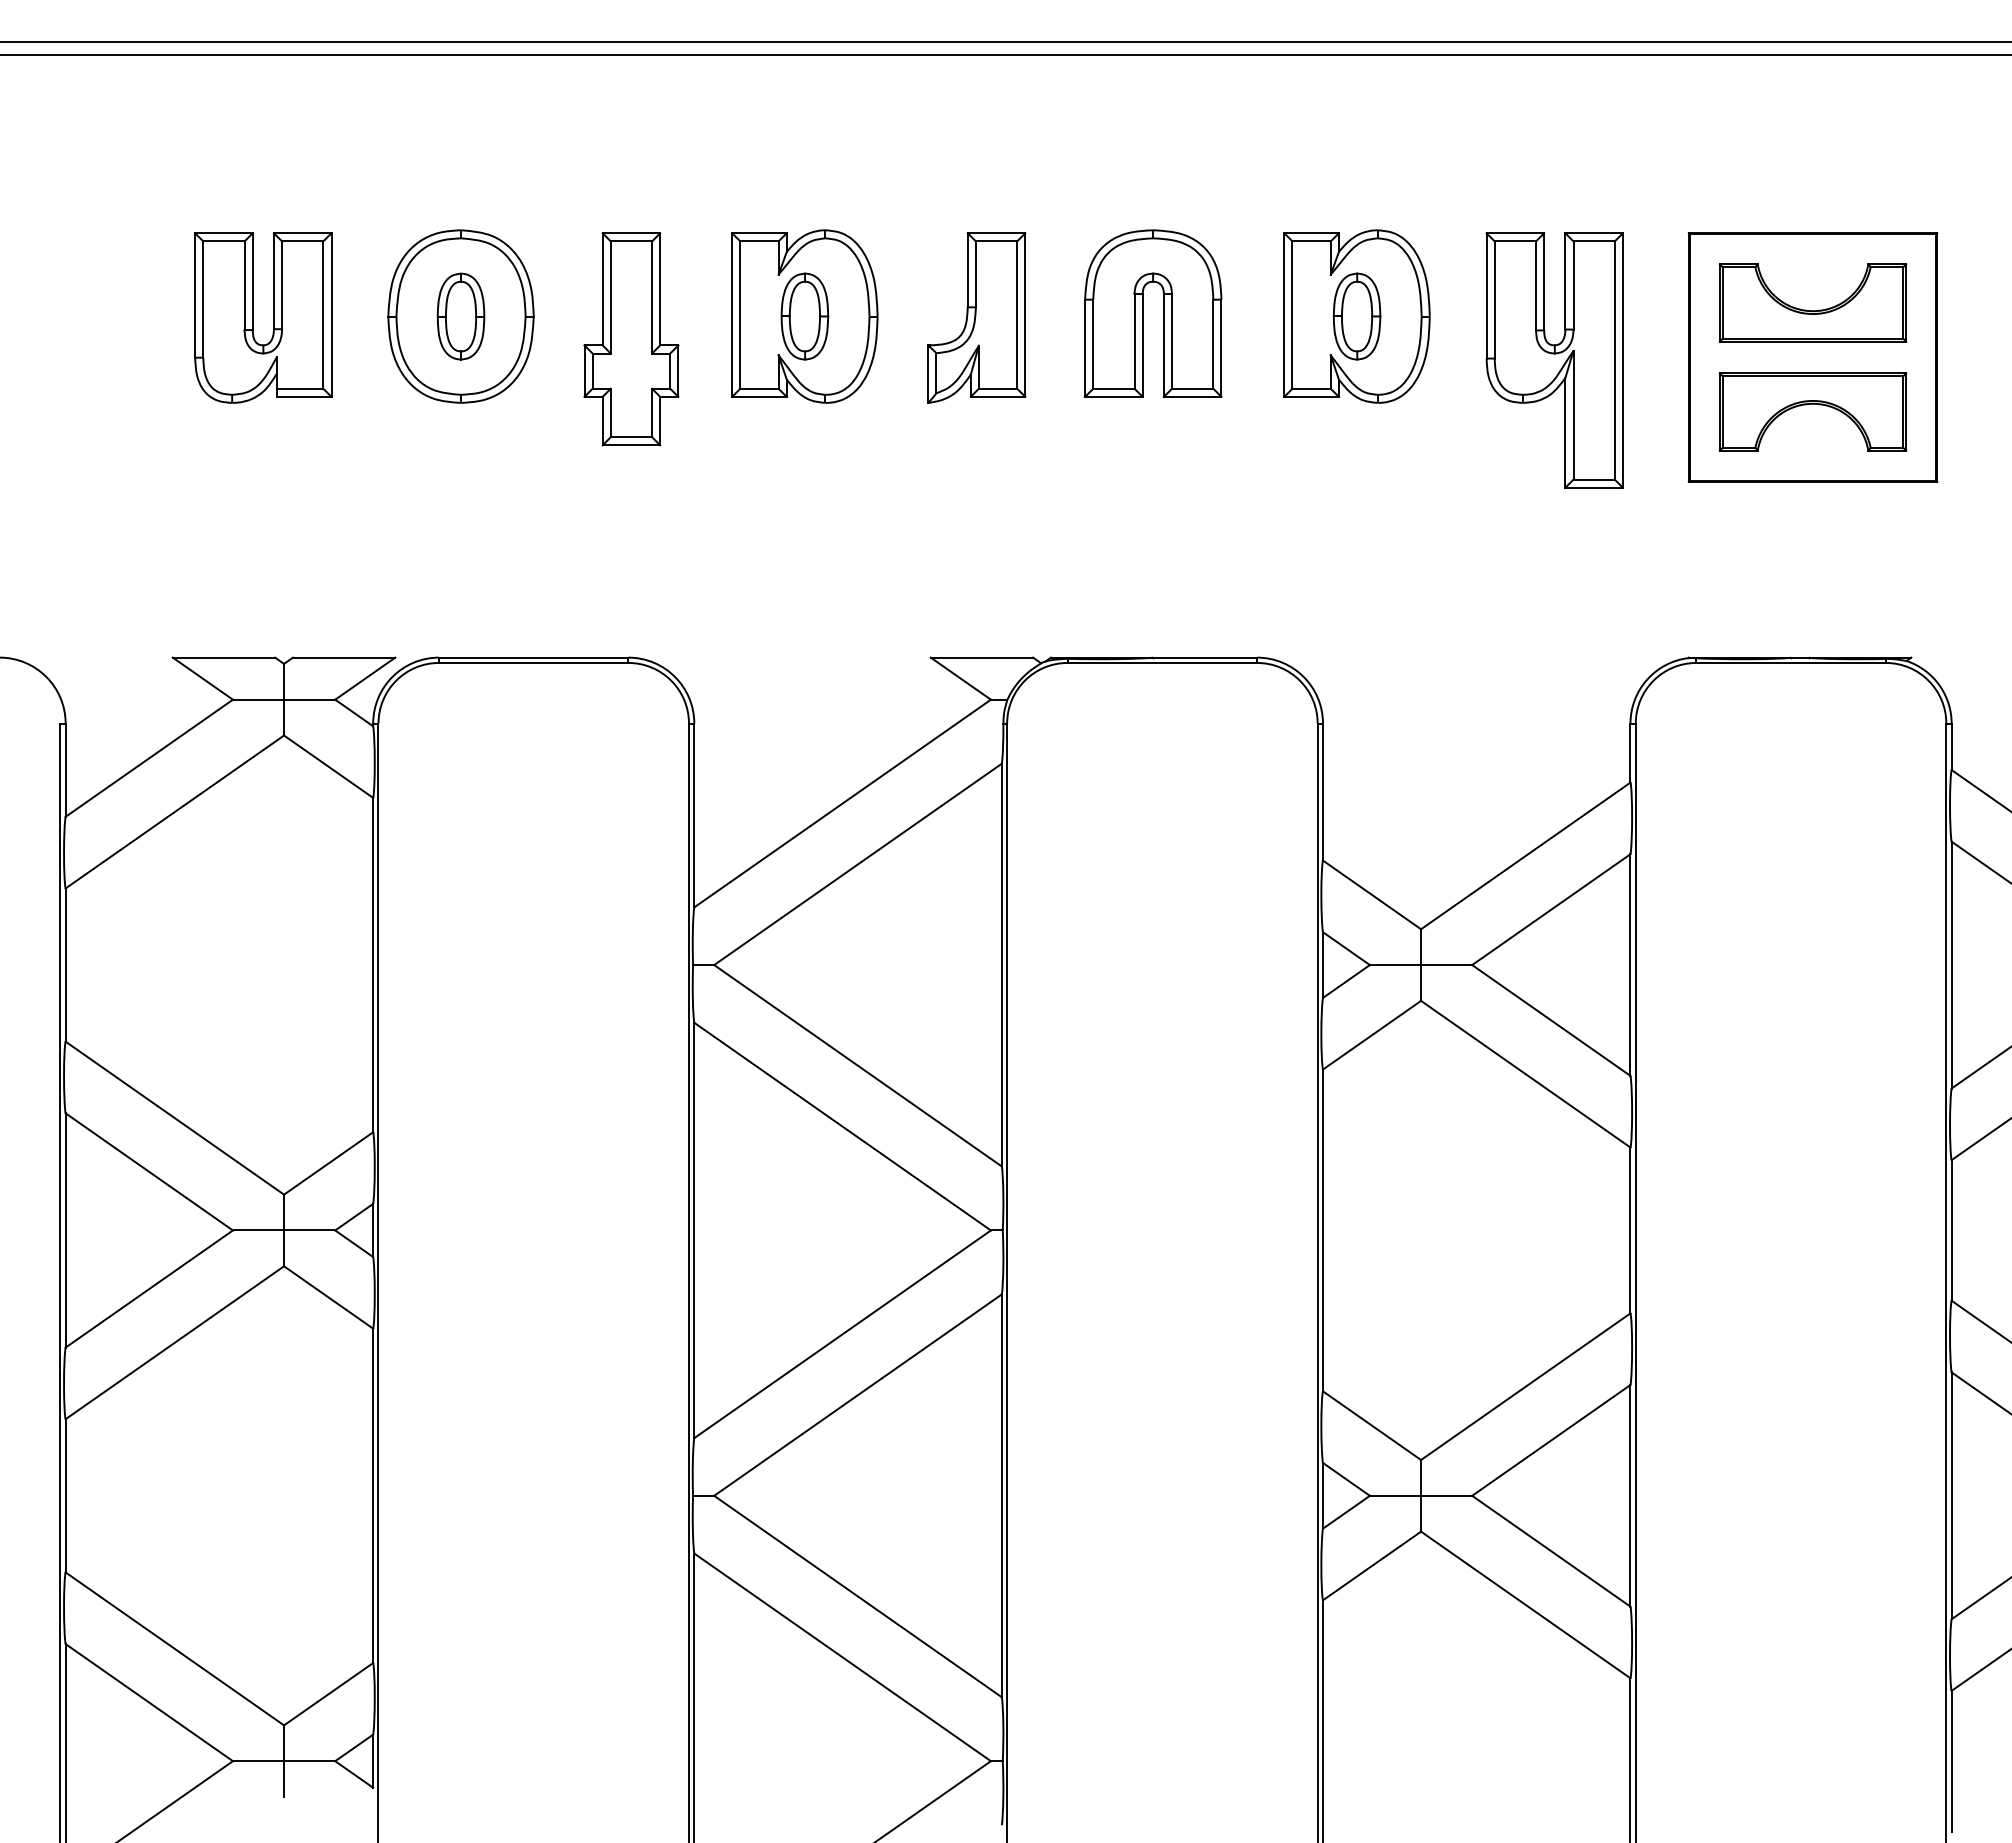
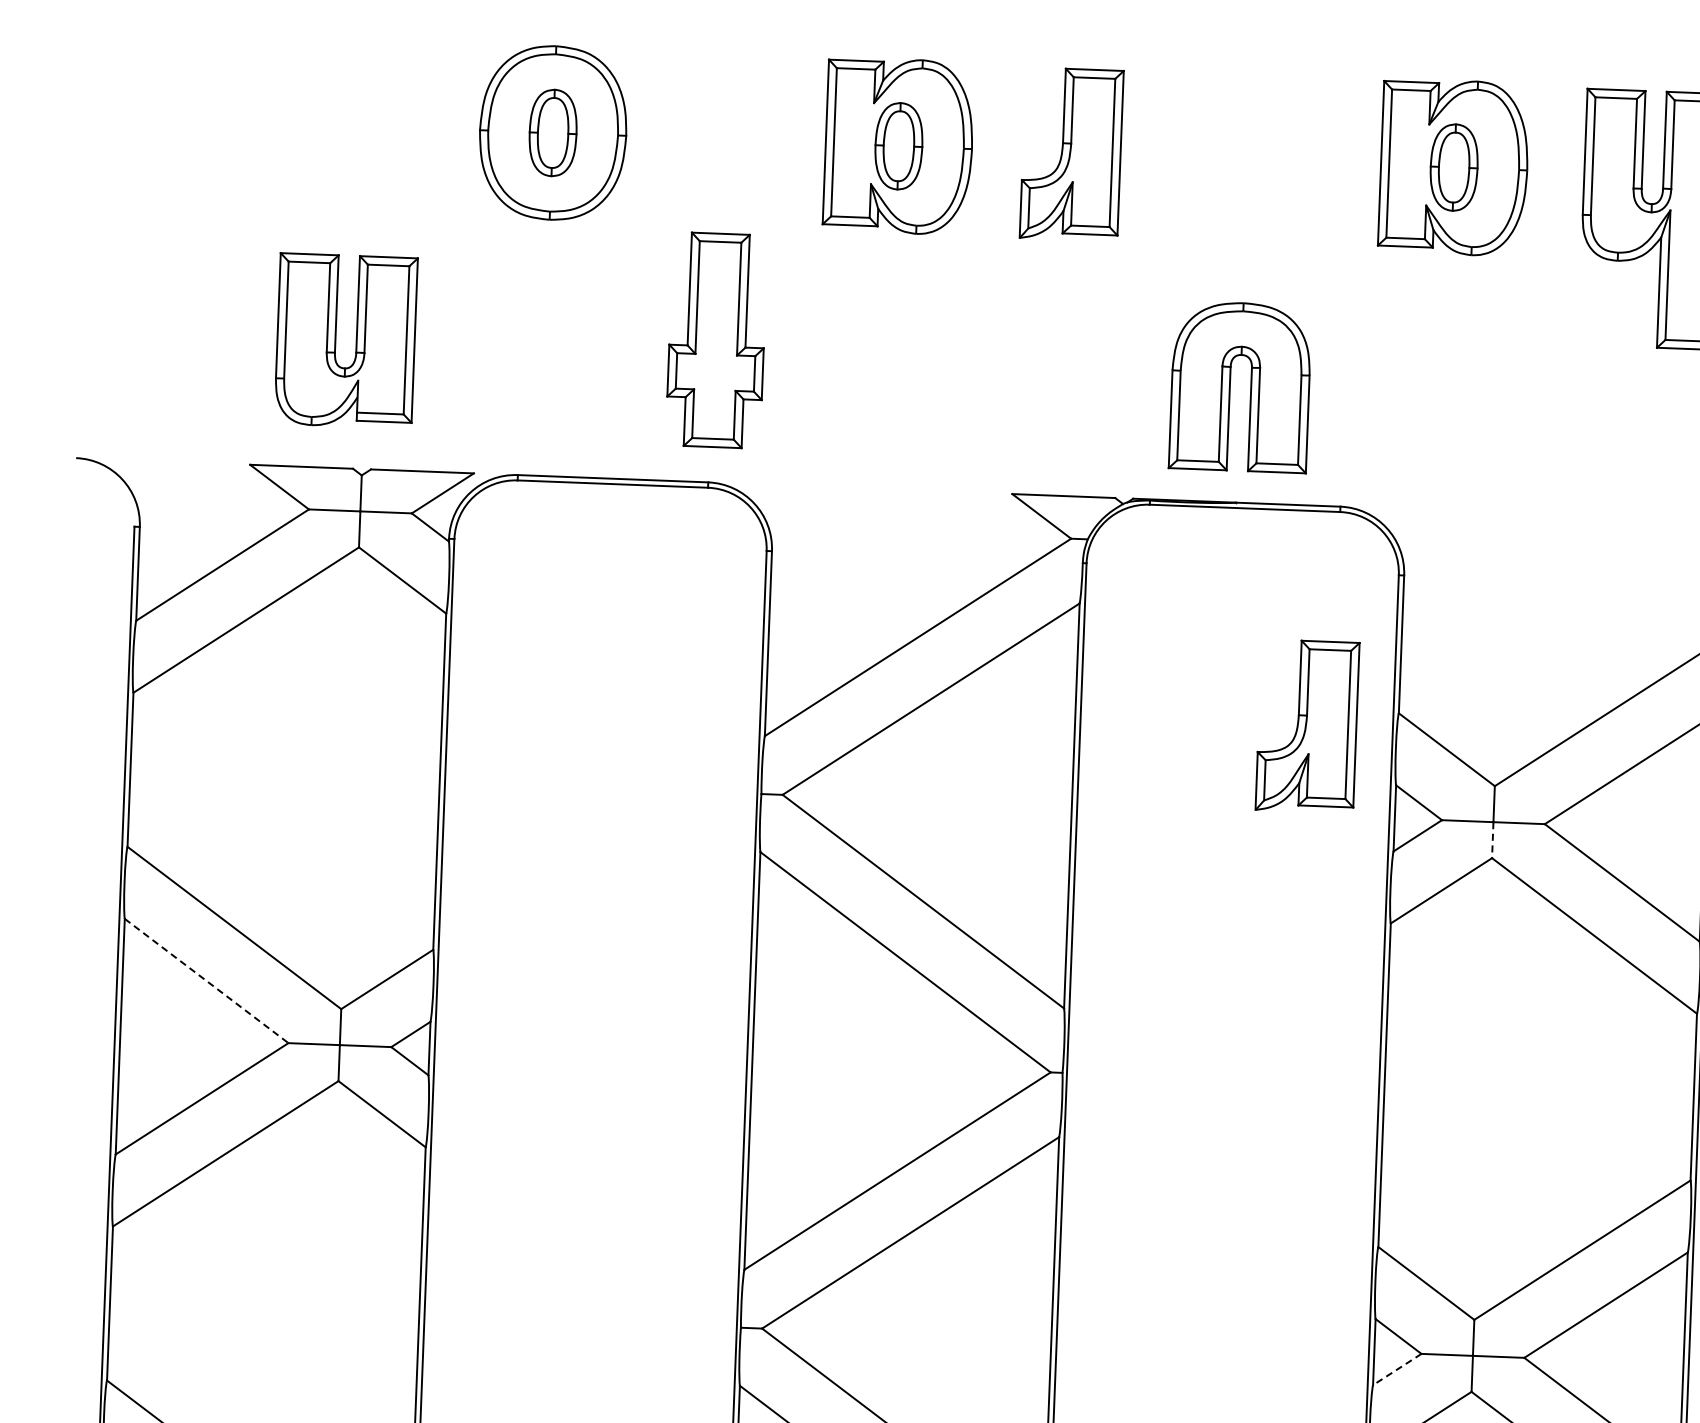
part: (1143, 313) -> (1230, 386), moved
part: (253, 317) -> (336, 340), moved
part: (631, 339) -> (716, 340), moved
part: (1232, 876) -> (1307, 725), added
line: (1421, 982) -> (1493, 839), solid -> dashed
line: (149, 1172) -> (206, 981), solid -> dashed
line: (1346, 1512) -> (1397, 1369), solid -> dashed

